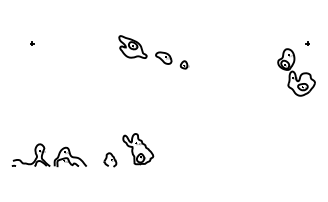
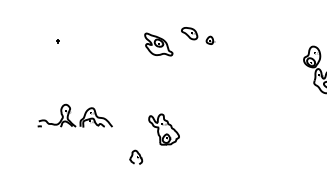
part: (172, 60) -> (198, 35), moved
part: (138, 149) -> (164, 129), moved
part: (48, 155) -> (74, 115), moved

